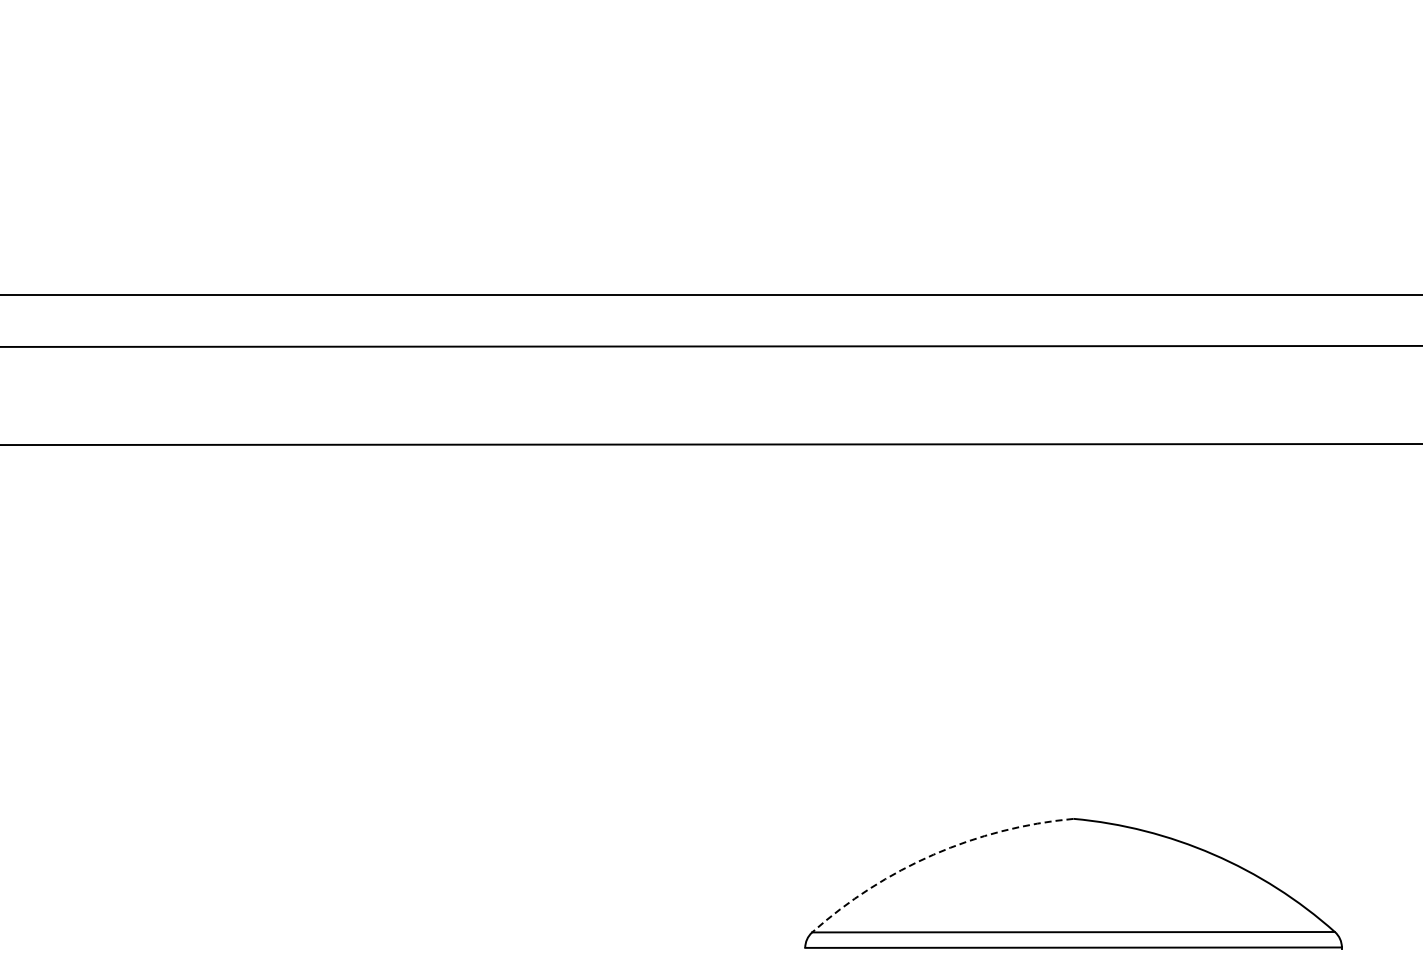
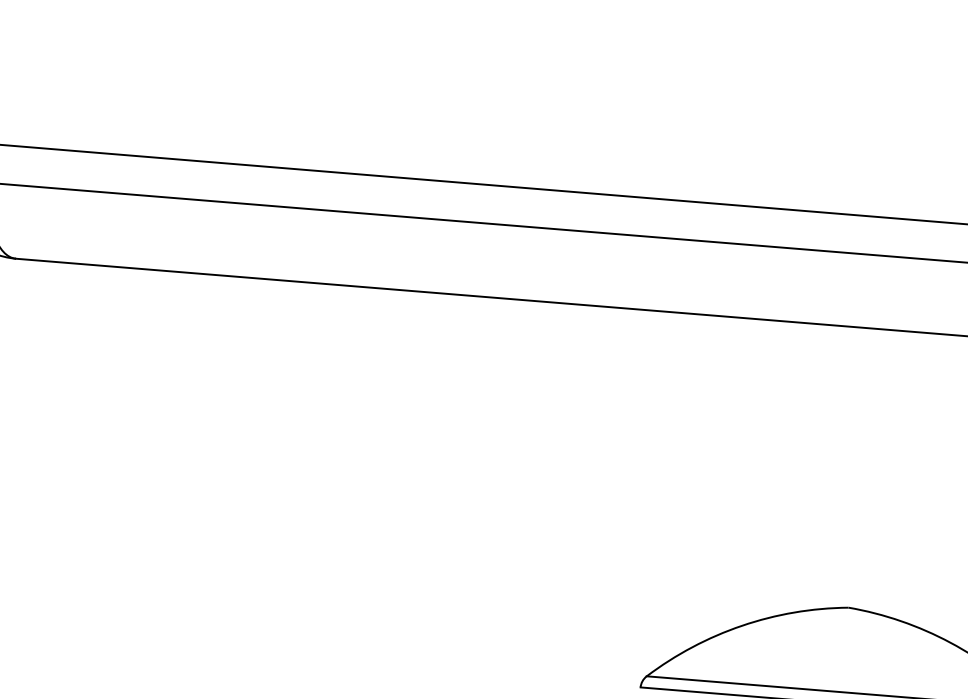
arc: (933, 854) -> (741, 625), dashed -> solid

